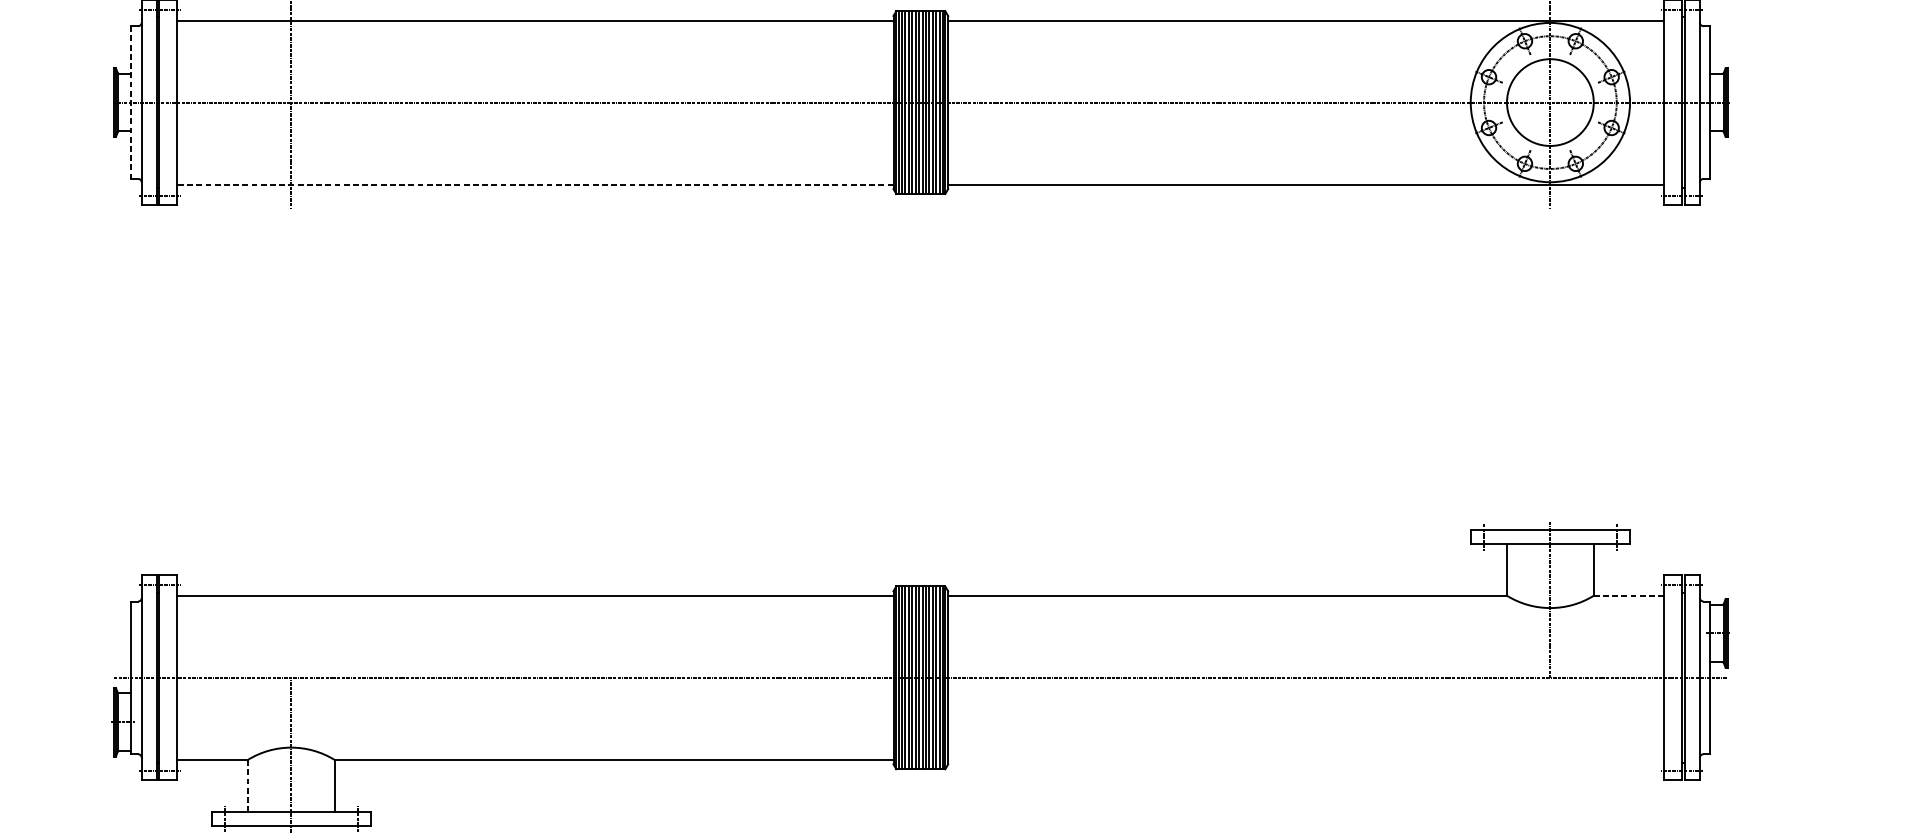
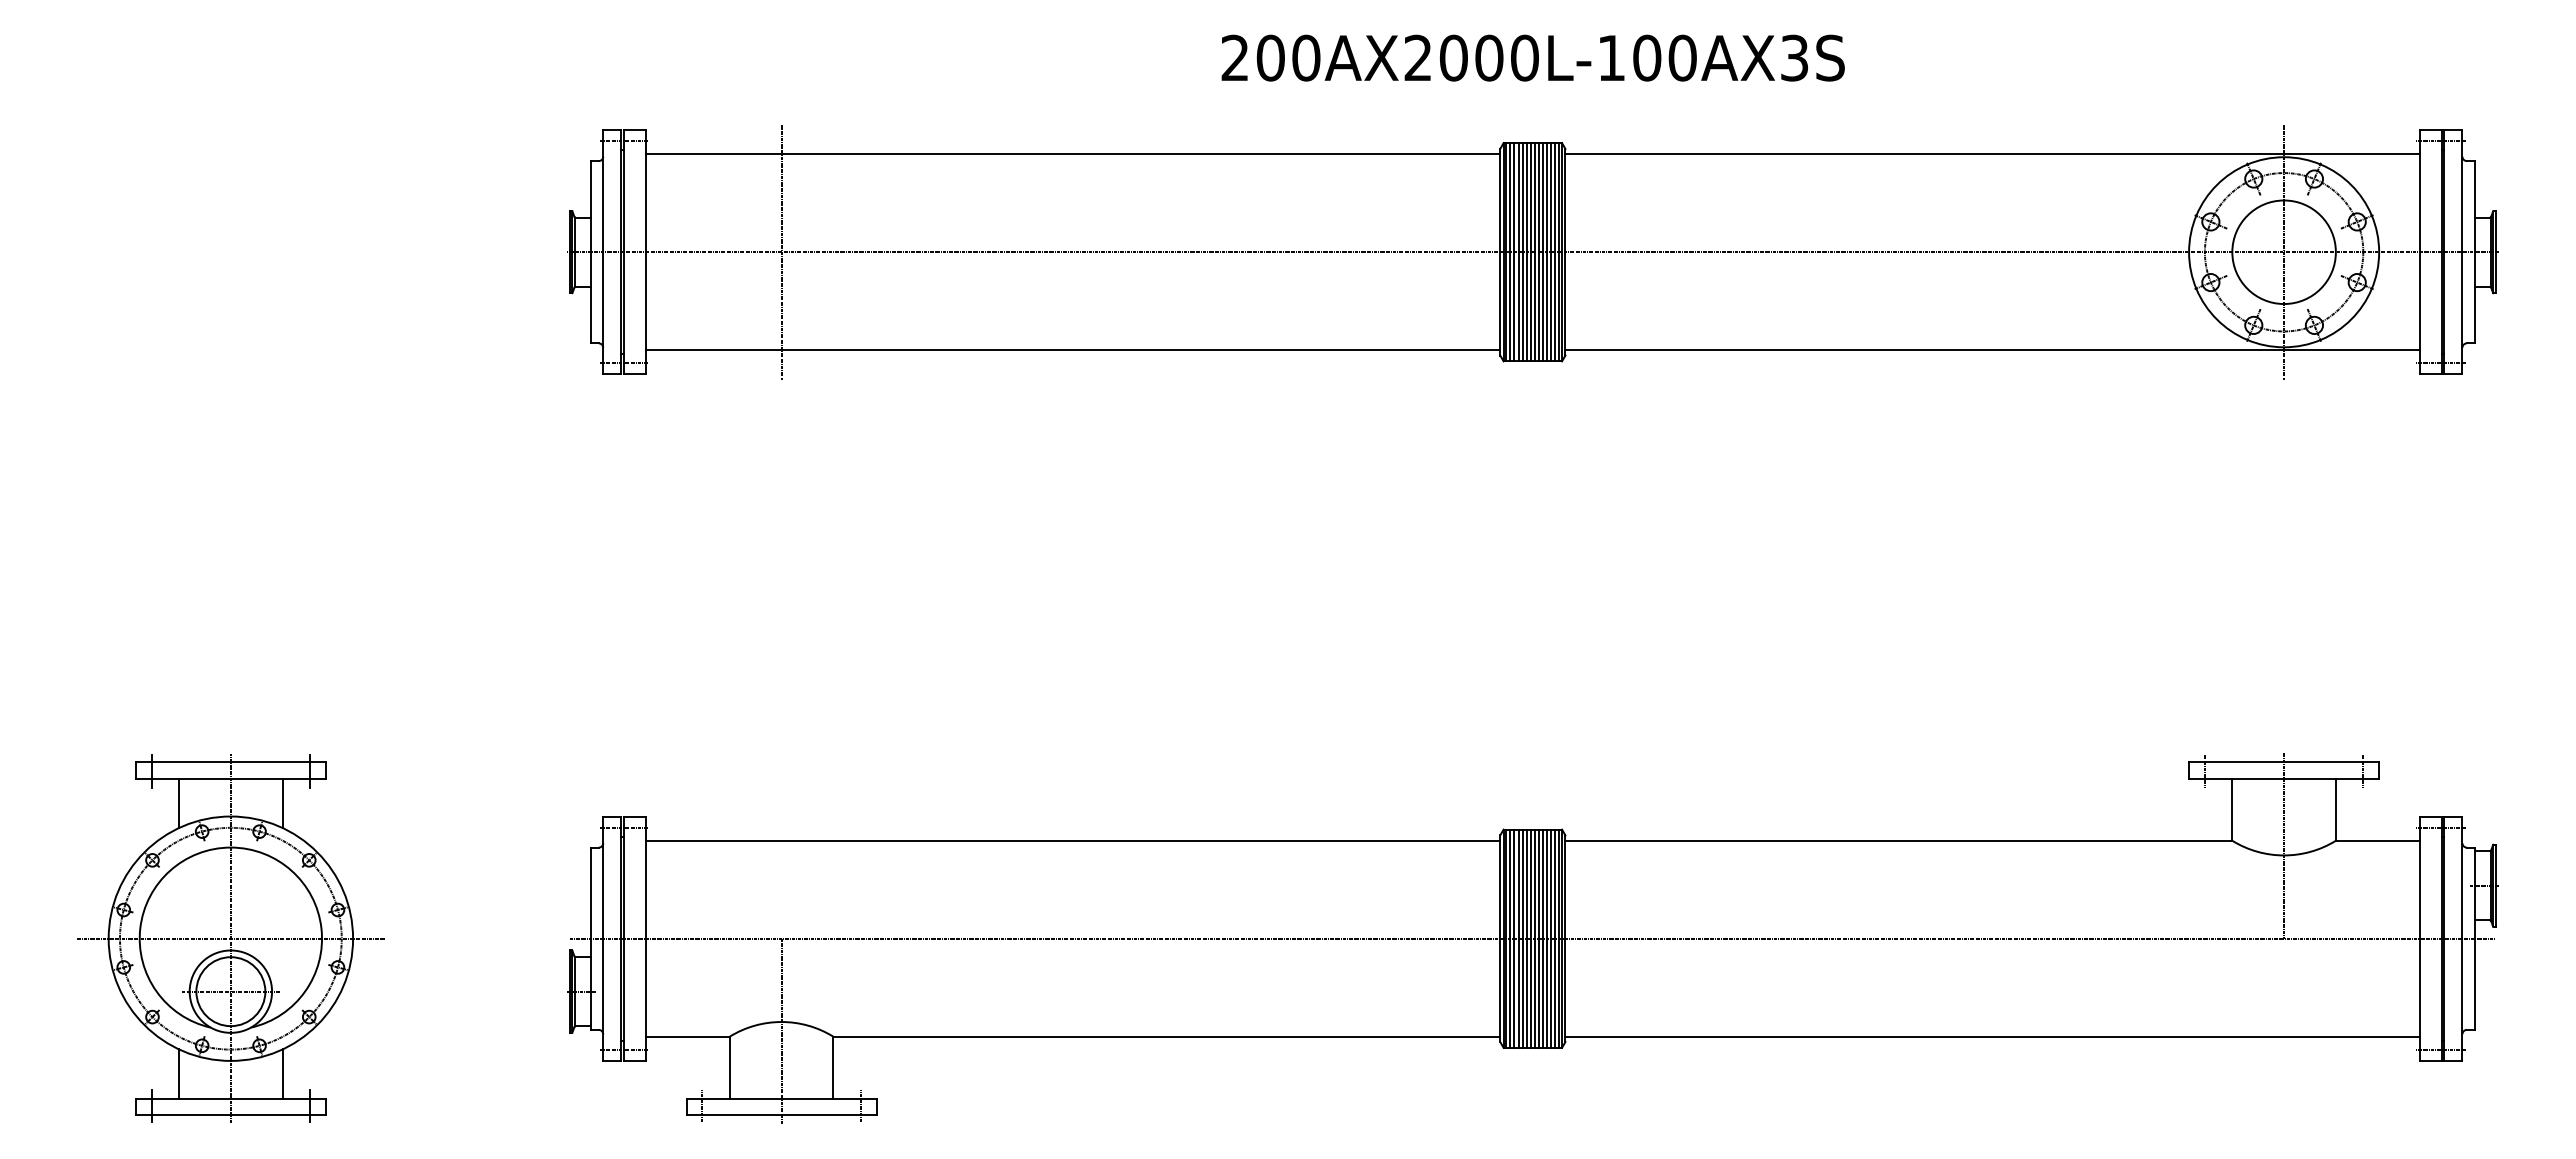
line: (131, 102) -> (590, 252), dashed -> solid
line: (535, 184) -> (1072, 350), dashed -> solid
line: (1629, 595) -> (2378, 840), dashed -> solid
line: (1306, 759) -> (1992, 1036), added
line: (247, 785) -> (729, 1067), dashed -> solid

